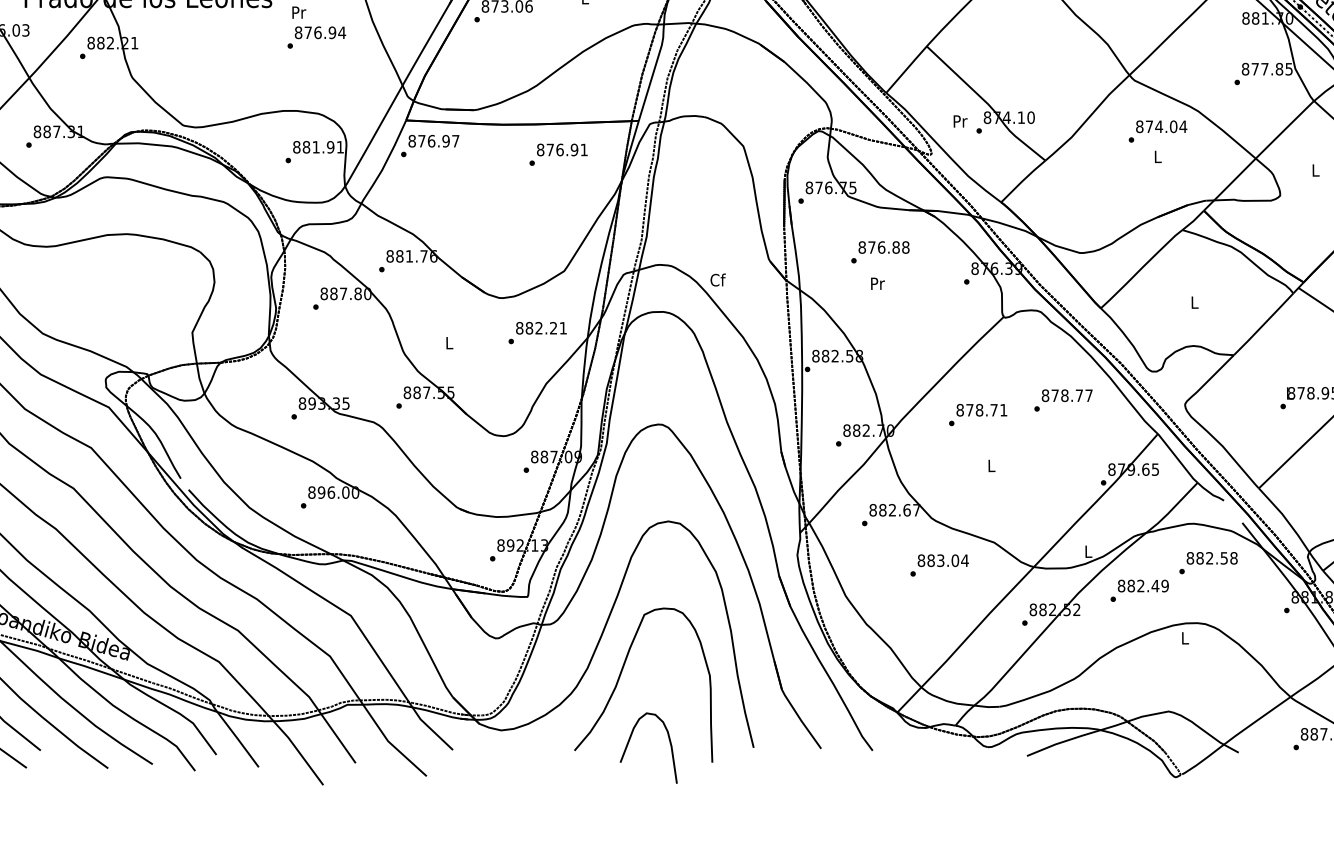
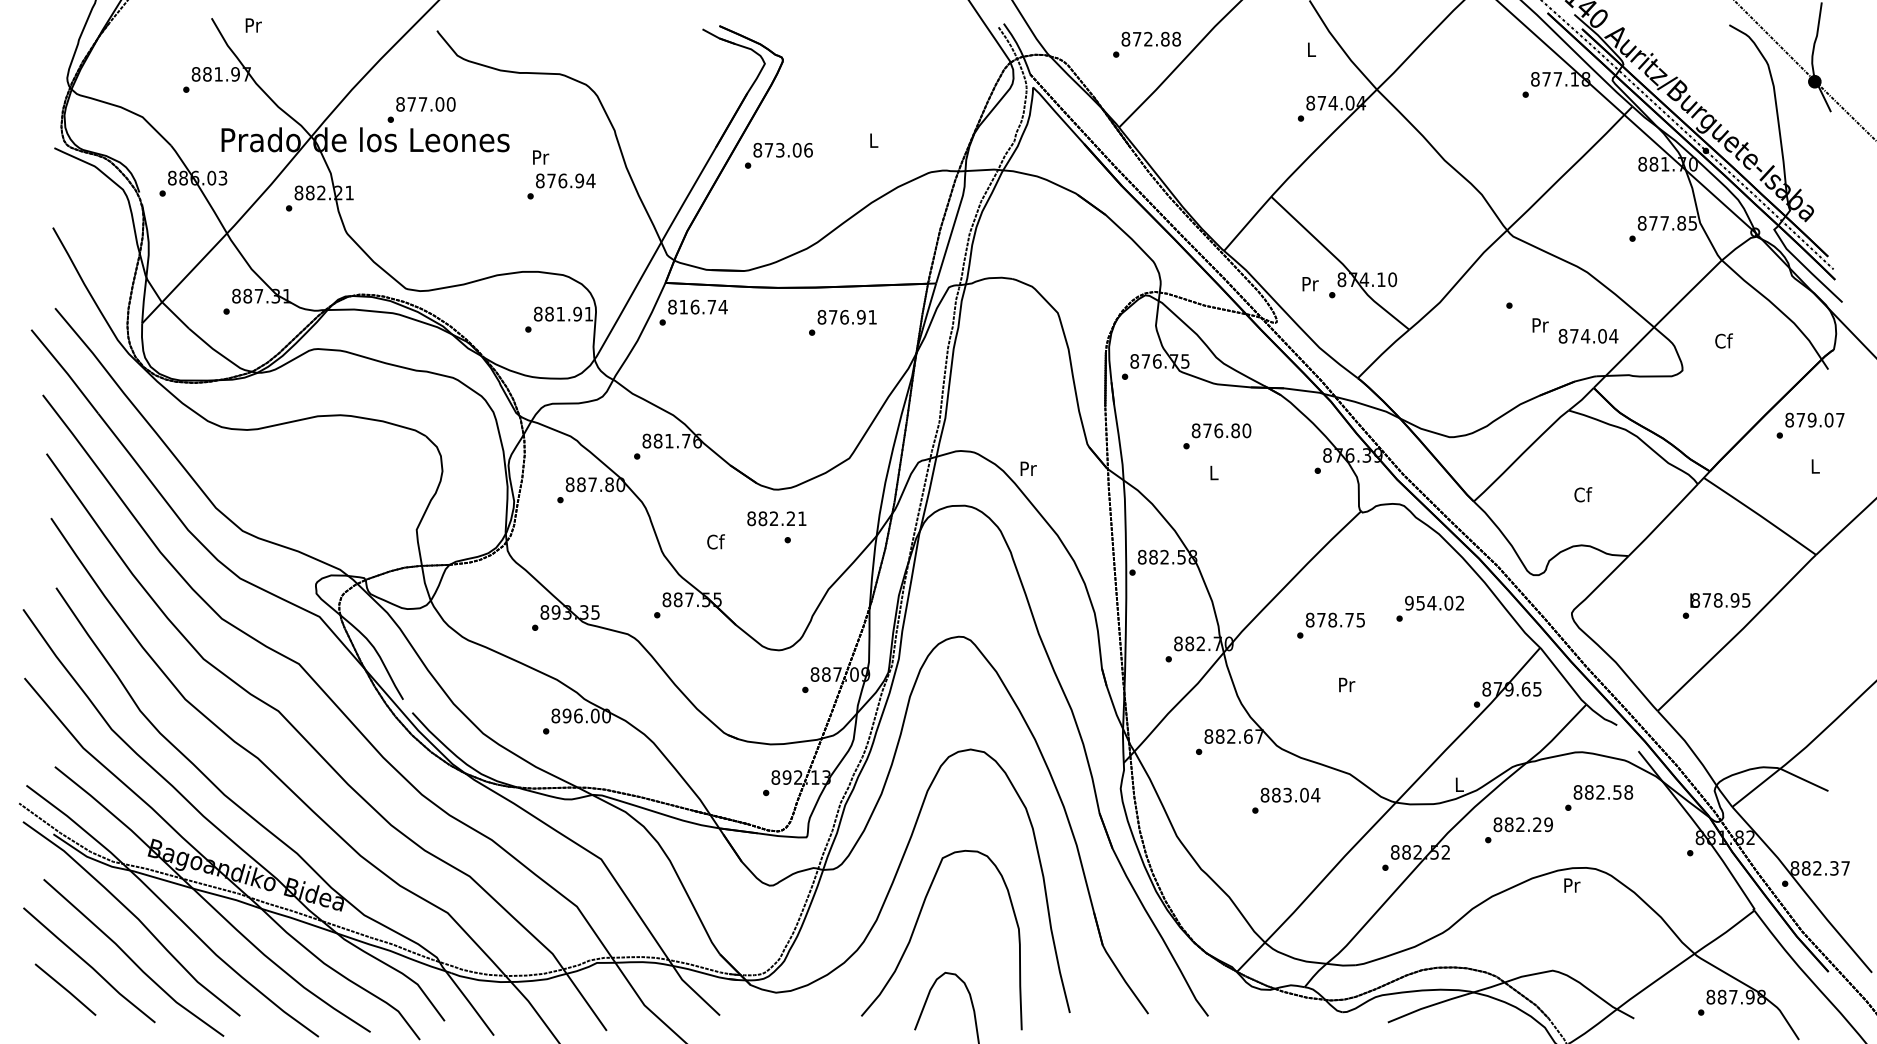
text: (1161, 126) -> (1588, 336), moved
text: (438, 140) -> (703, 306), 876.97 -> 816.74
text: (1158, 157) -> (1540, 325), L -> Pr
text: (1315, 169) -> (1723, 340), L -> Cf
text: (905, 247) -> (1246, 430), 876.88 -> 876.80
text: (718, 279) -> (1028, 468), Cf -> Pr
text: (877, 283) -> (1214, 472), Pr -> L
text: (1195, 302) -> (1583, 494), L -> Cf
text: (541, 328) -> (776, 518), moved
text: (449, 342) -> (715, 541), L -> Cf
text: (1067, 395) -> (1434, 602), 878.77 -> 954.02
text: (1003, 410) -> (1360, 620), 878.71 -> 878.75
text: (992, 465) -> (1347, 684), L -> Pr
text: (1154, 585) -> (1536, 824), 882.49 -> 882.29
text: (1185, 638) -> (1572, 885), L -> Pr

